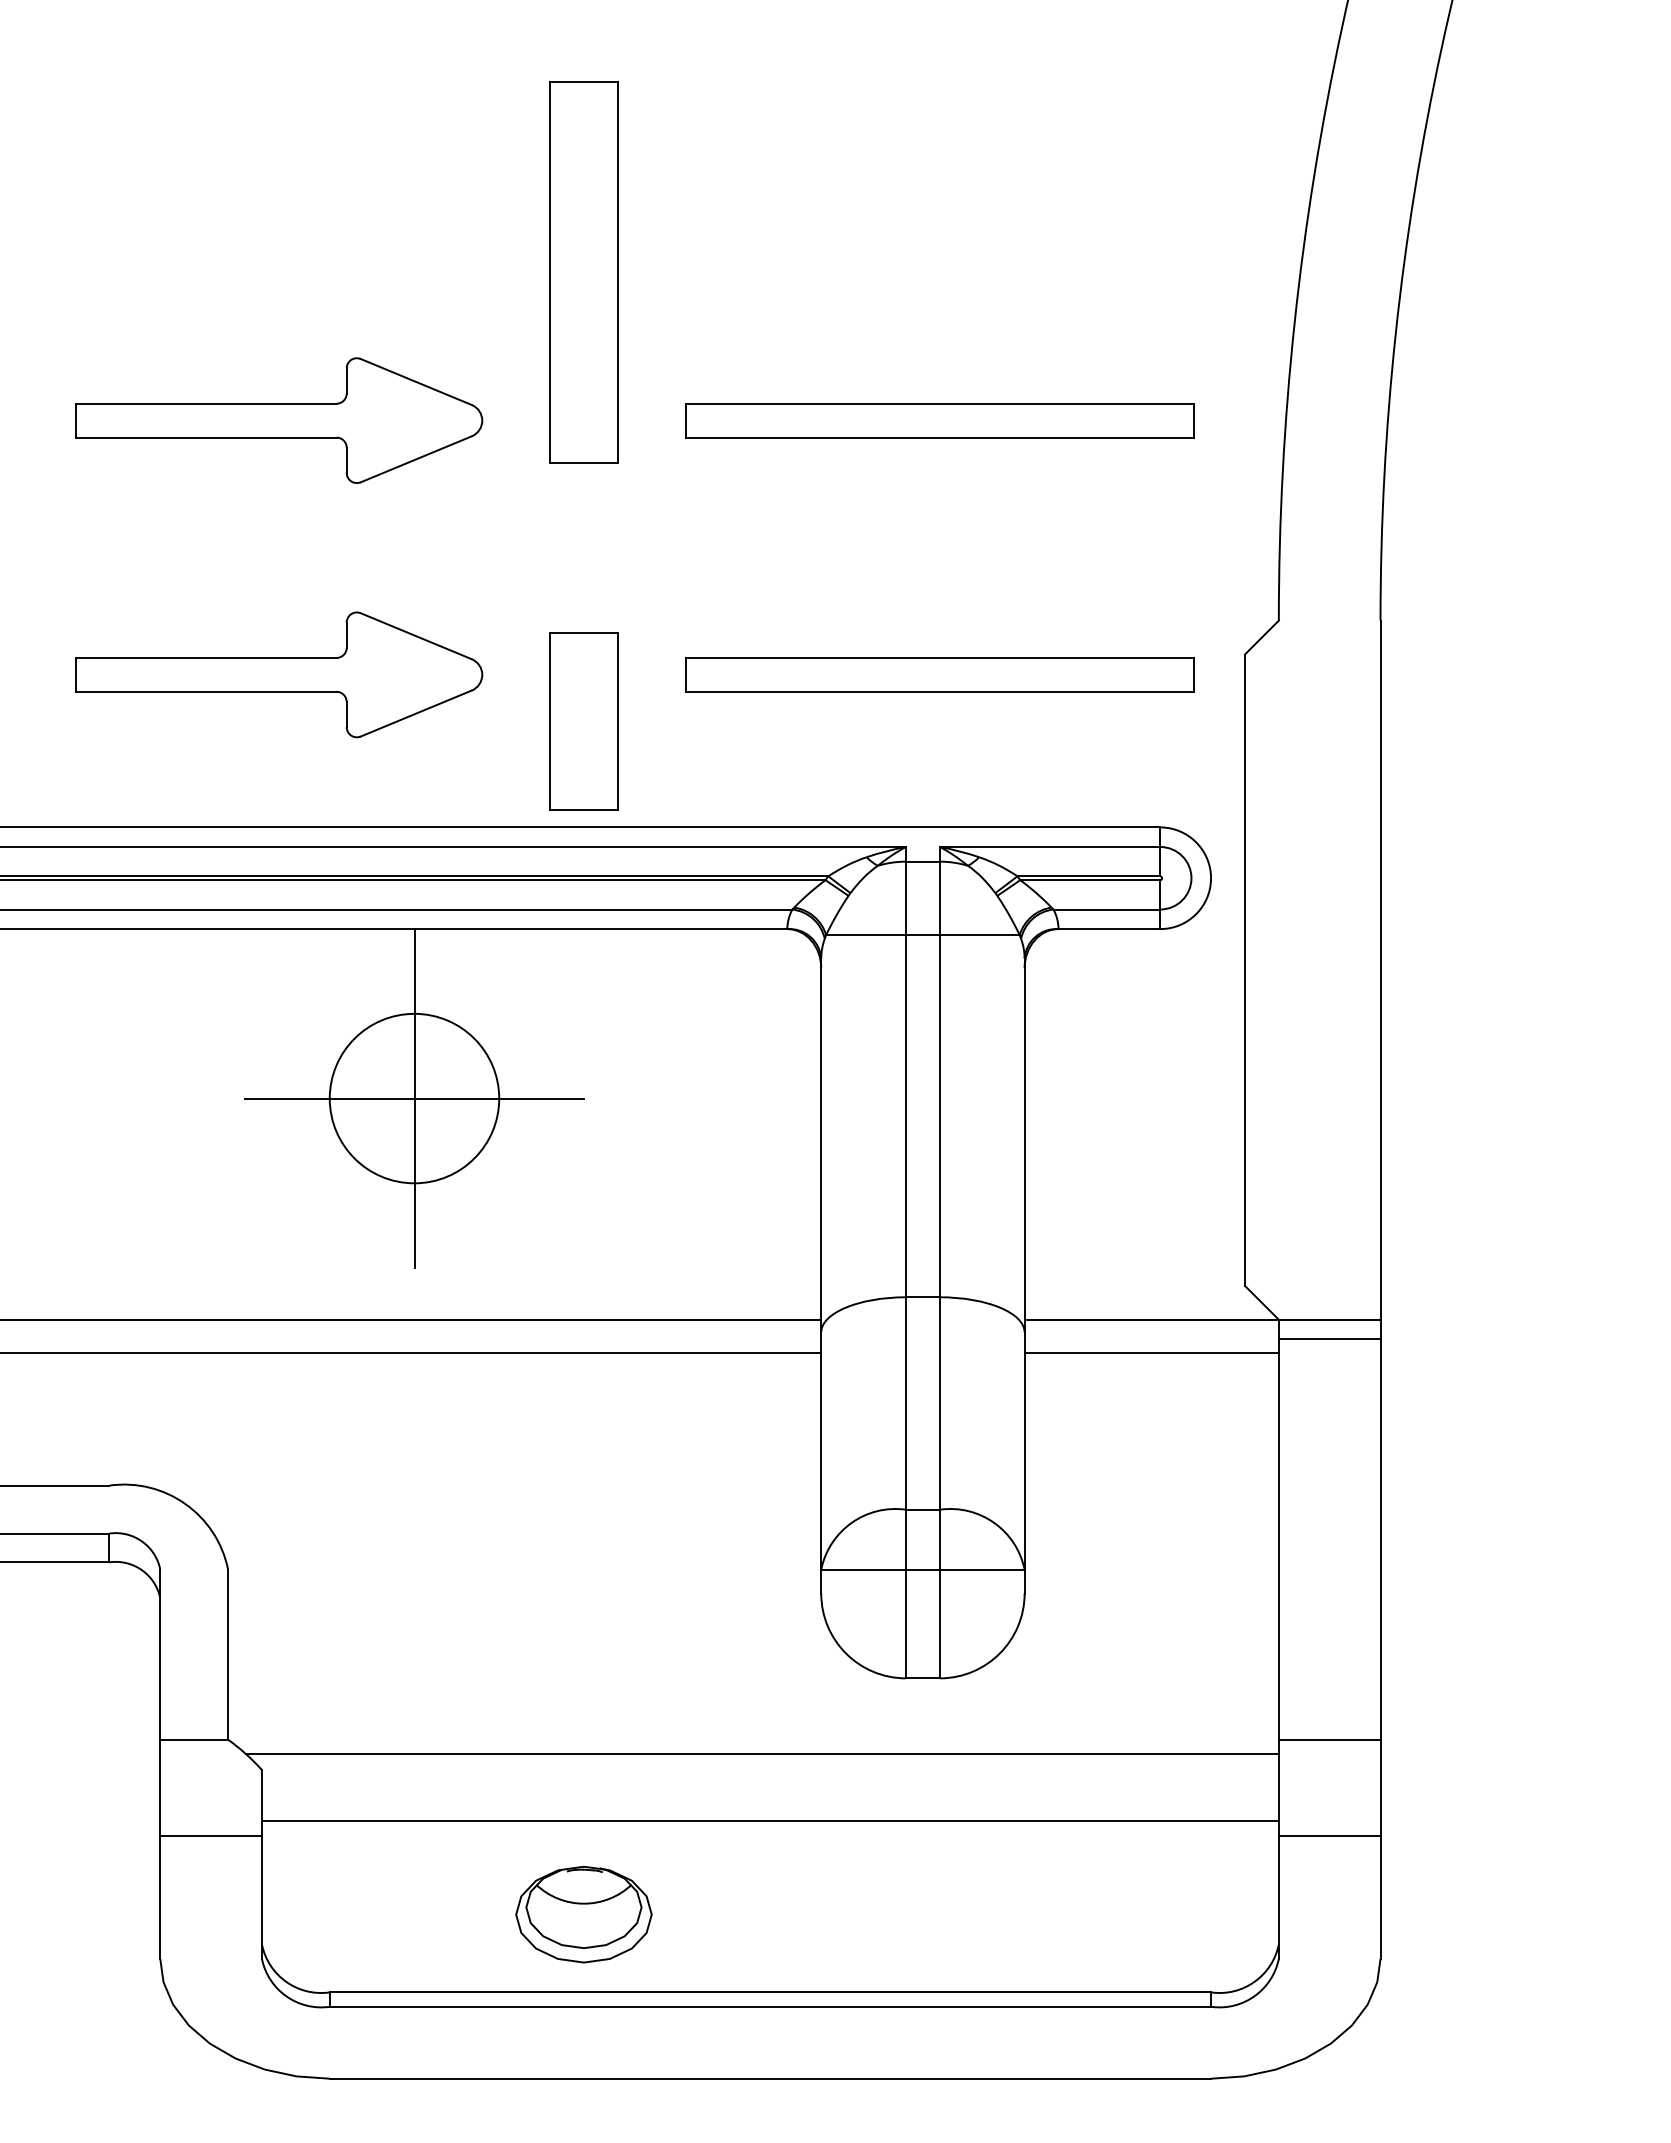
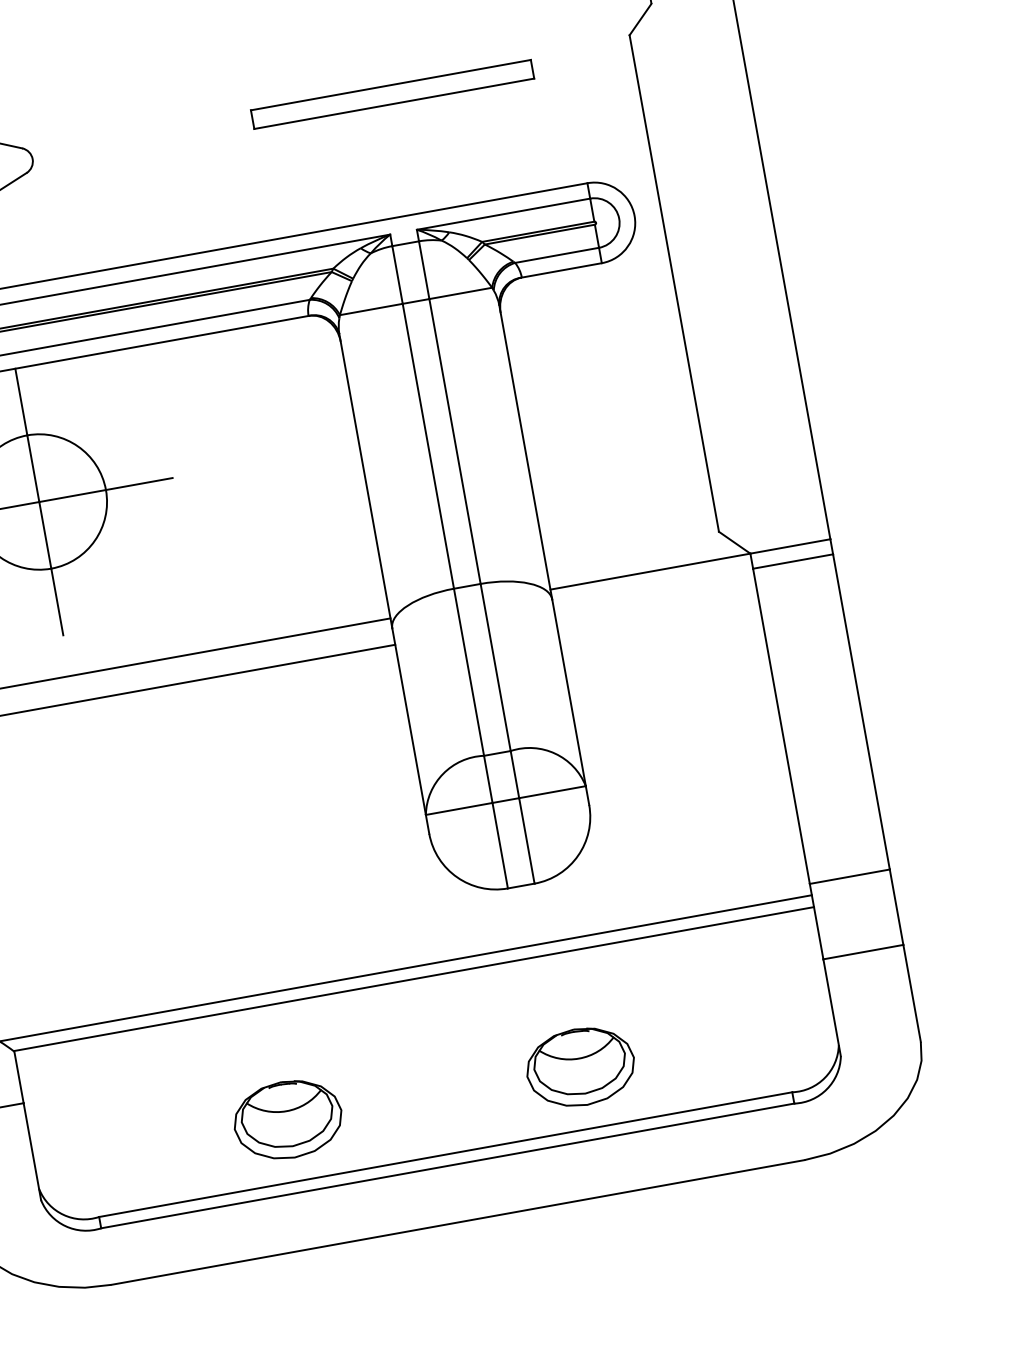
part: (939, 674) -> (392, 94), size x0.7
part: (583, 721) -> (118, 181), removed
line: (1151, 1353) -> (655, 598), removed
line: (769, 1821) -> (413, 979), moved
part: (955, 1914) -> (580, 1067), added

